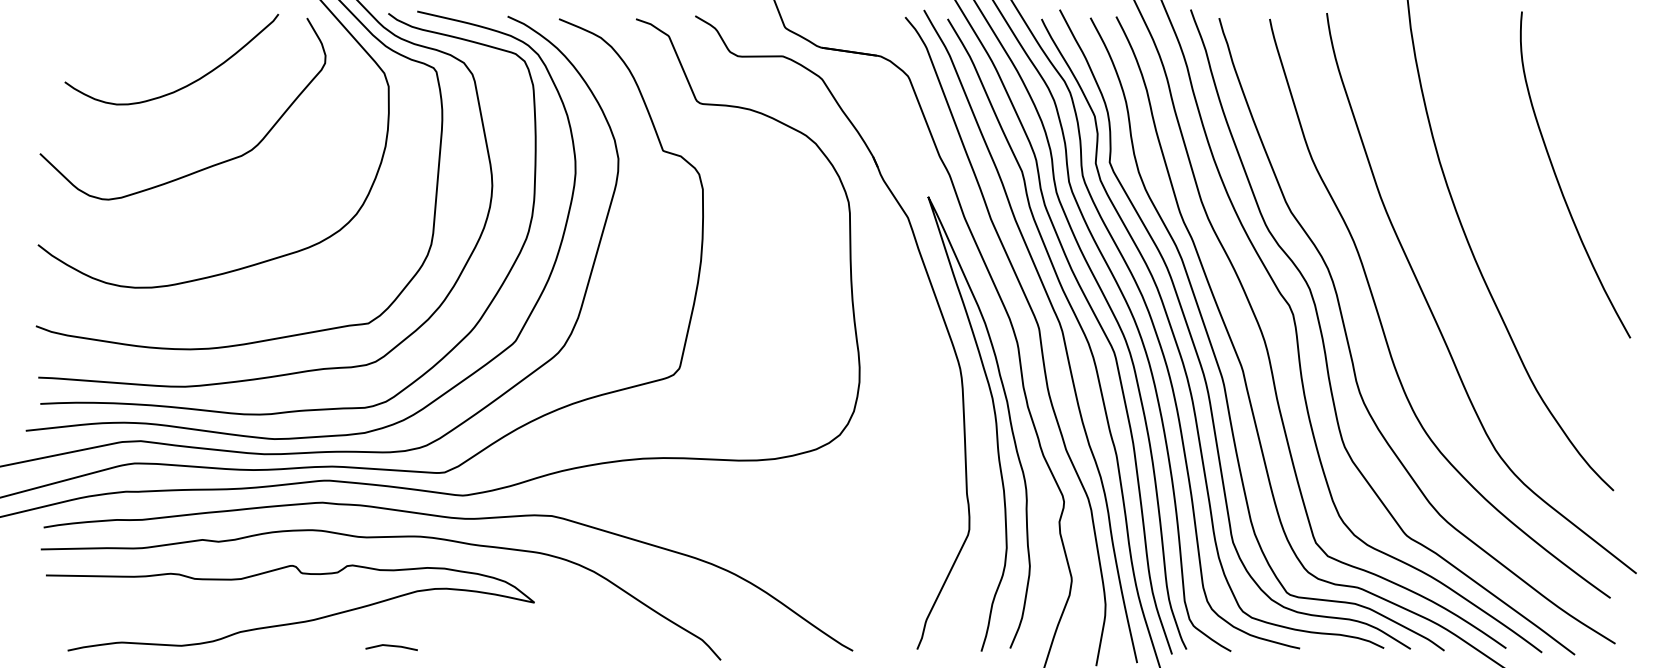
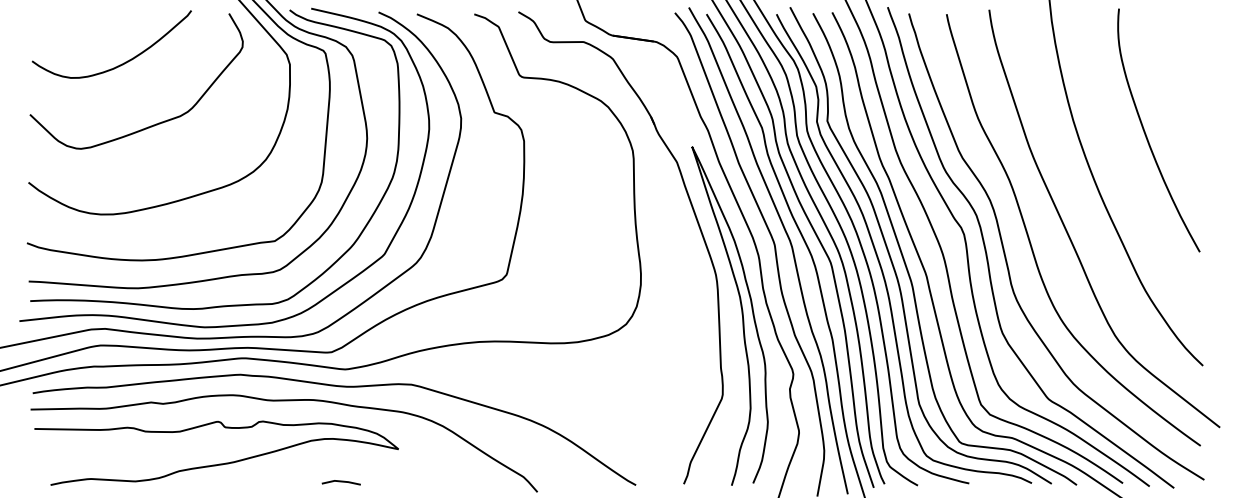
curve: (185, 85) -> (122, 63), moved
curve: (1558, 179) -> (1146, 133), moved
line: (391, 646) -> (341, 481), moved

